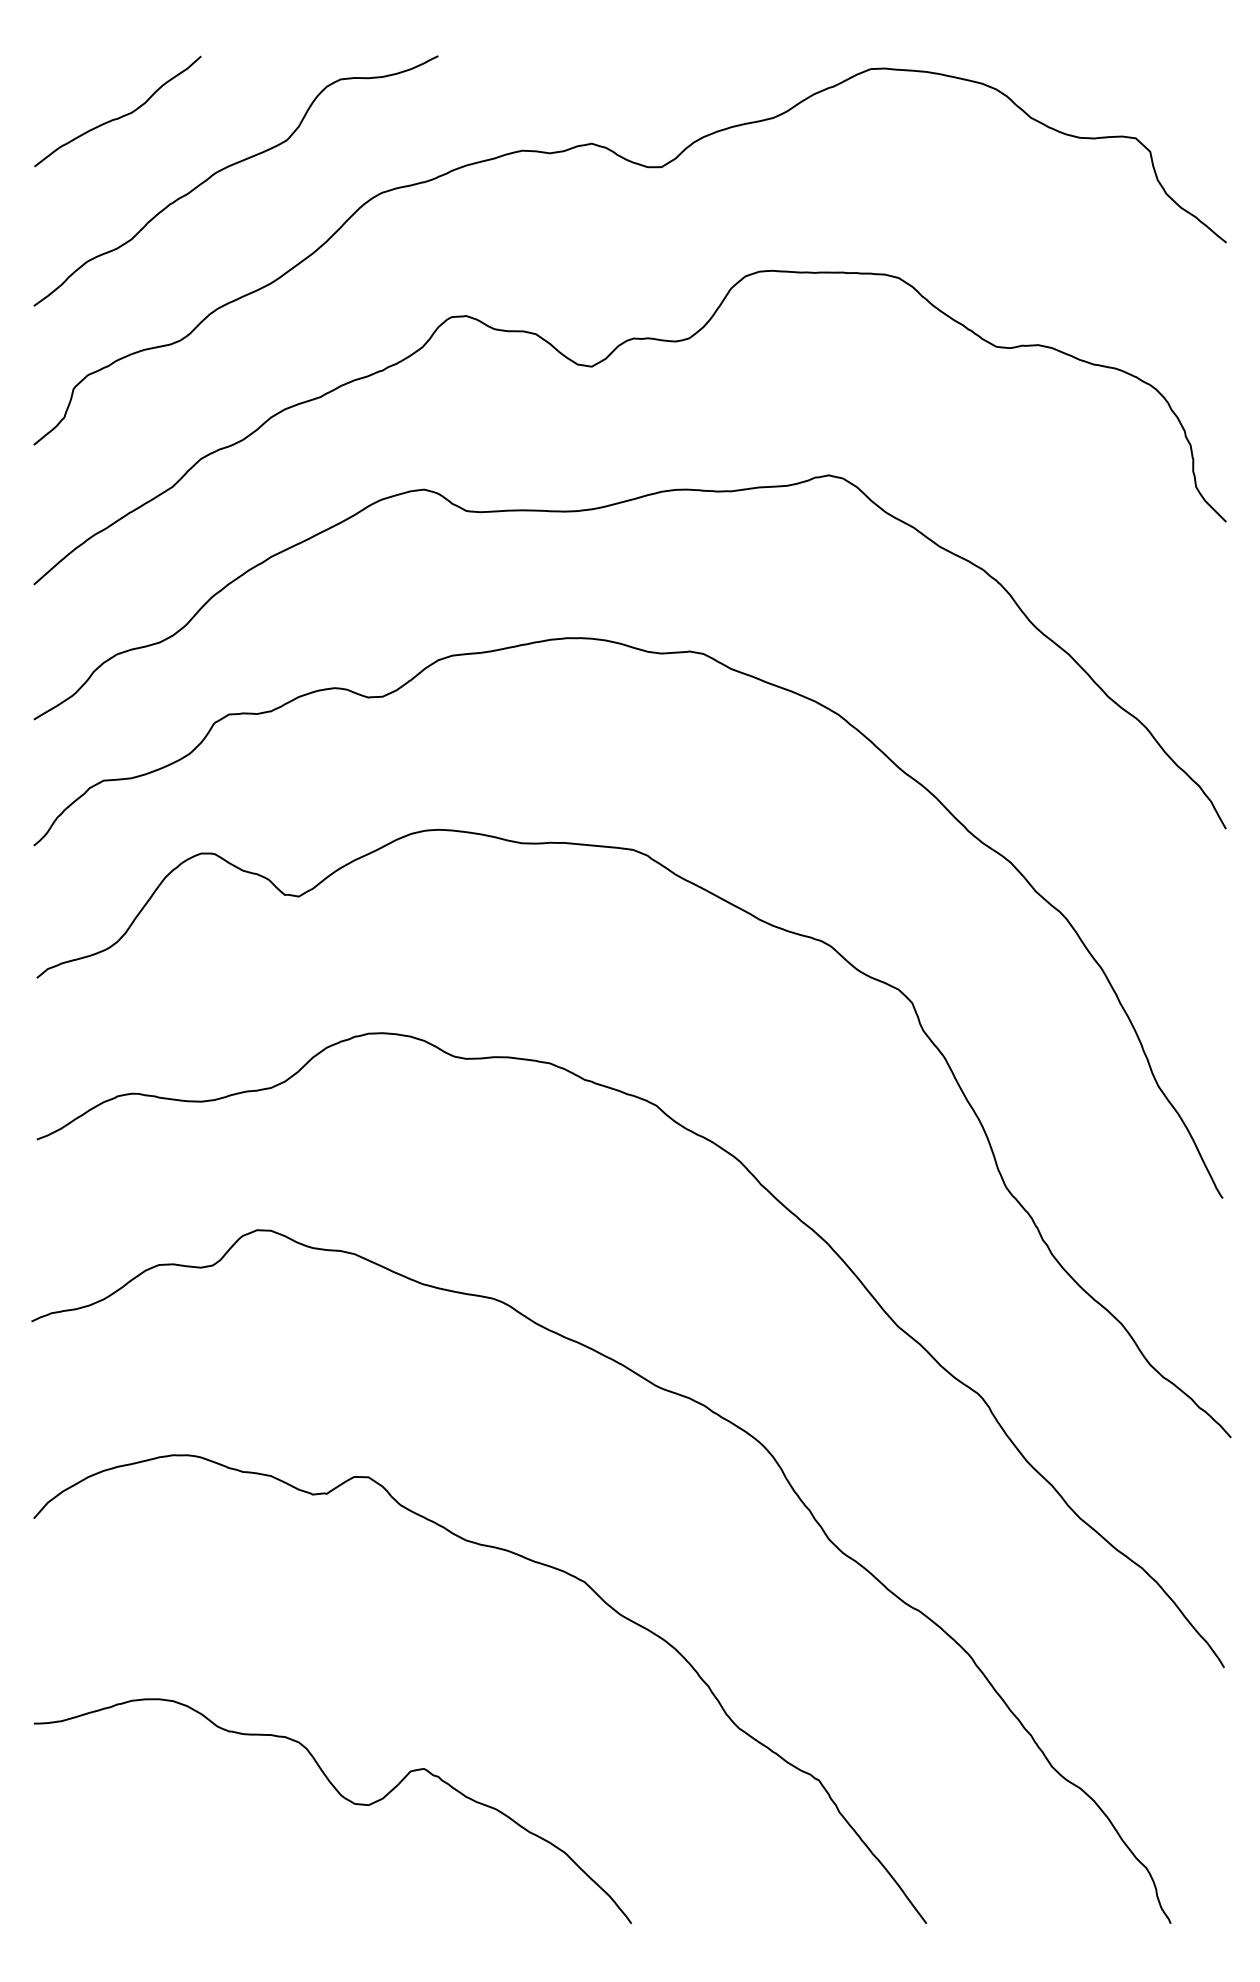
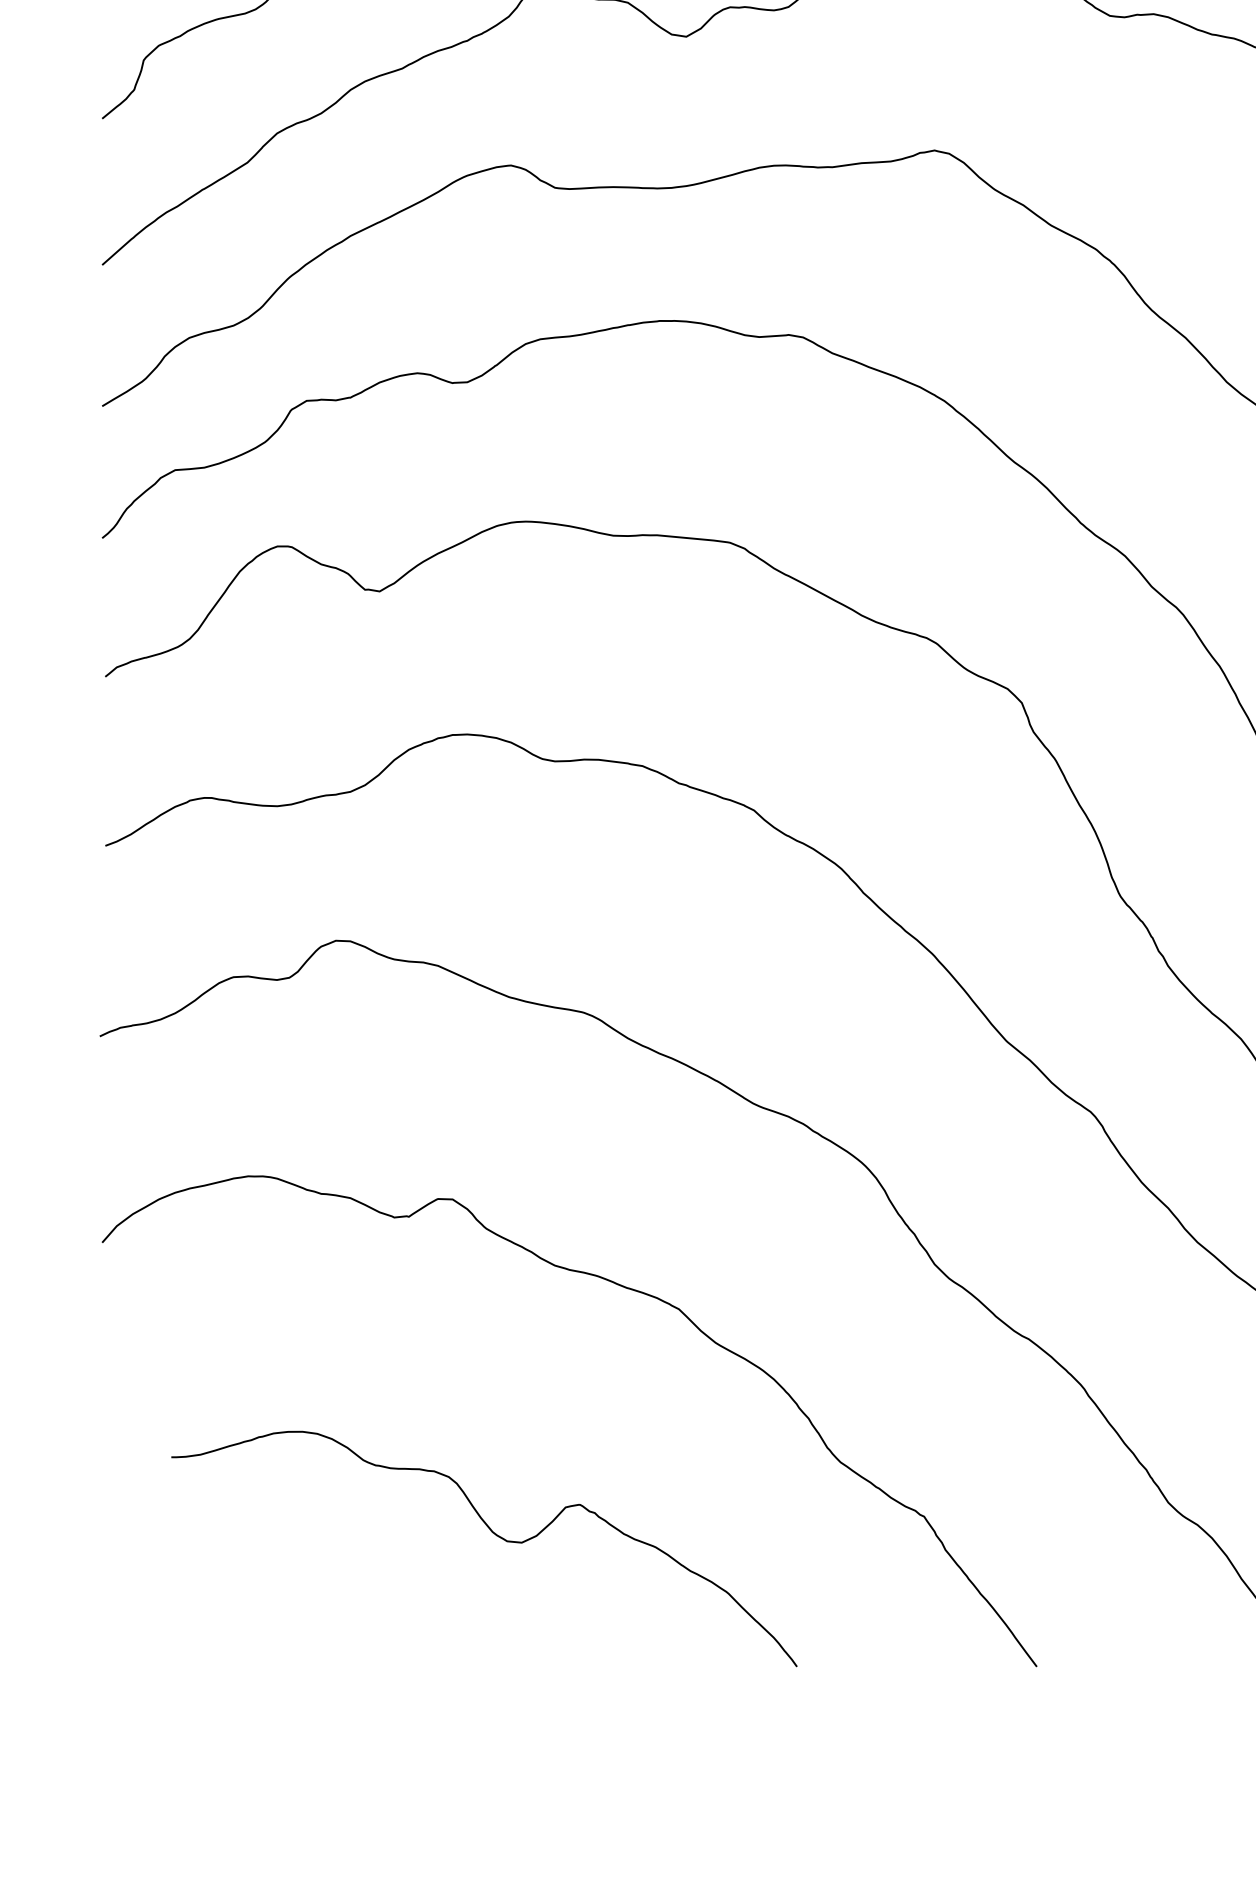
curve: (343, 1798) -> (495, 1535), moved

